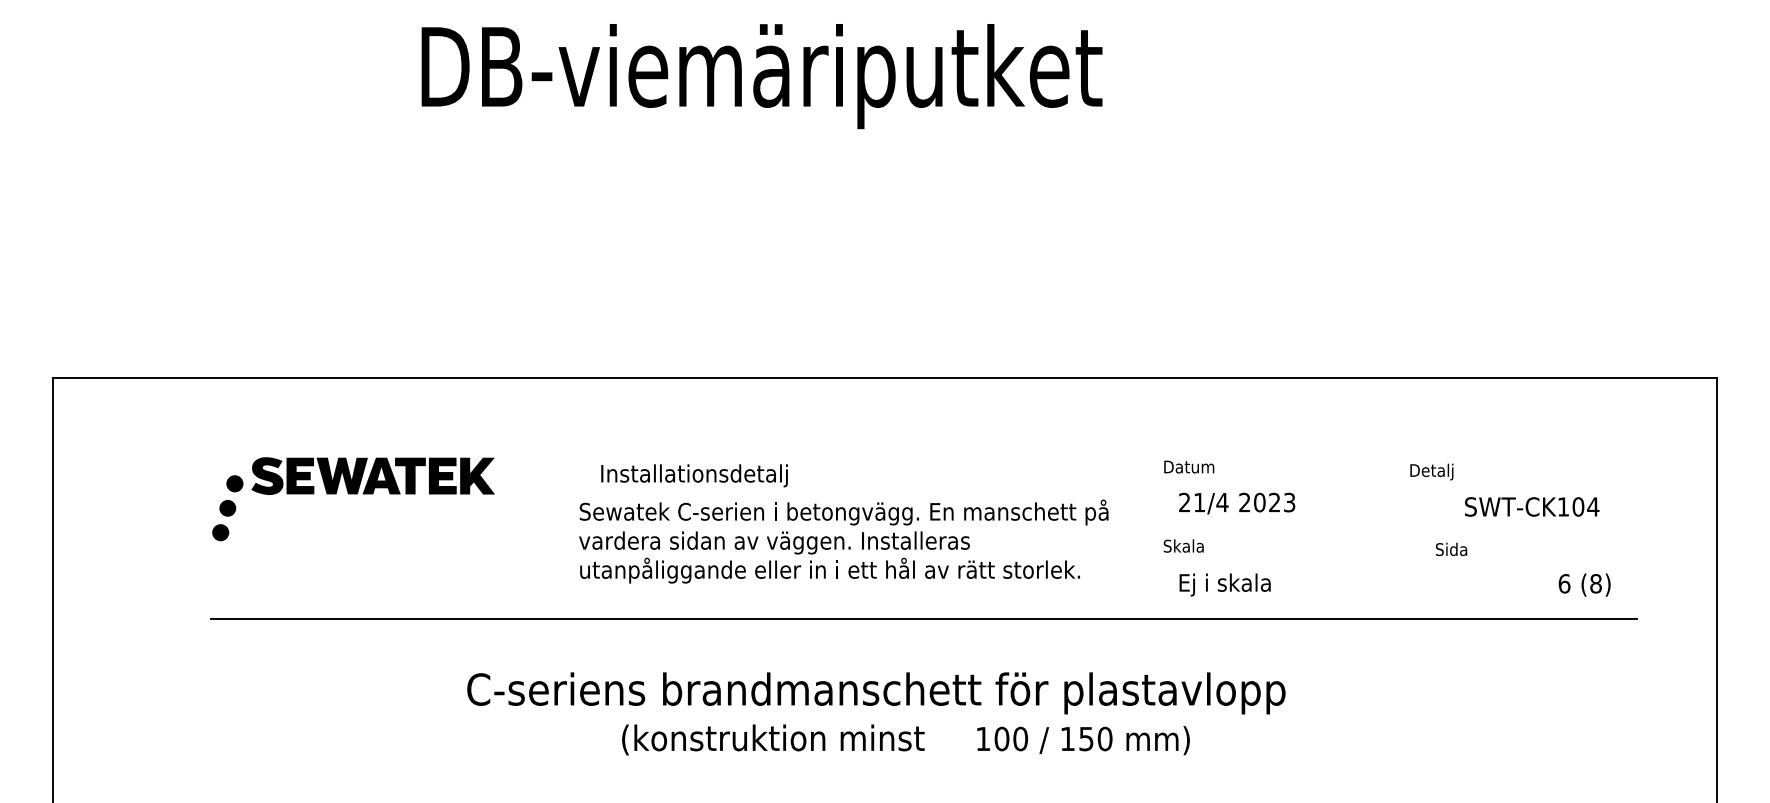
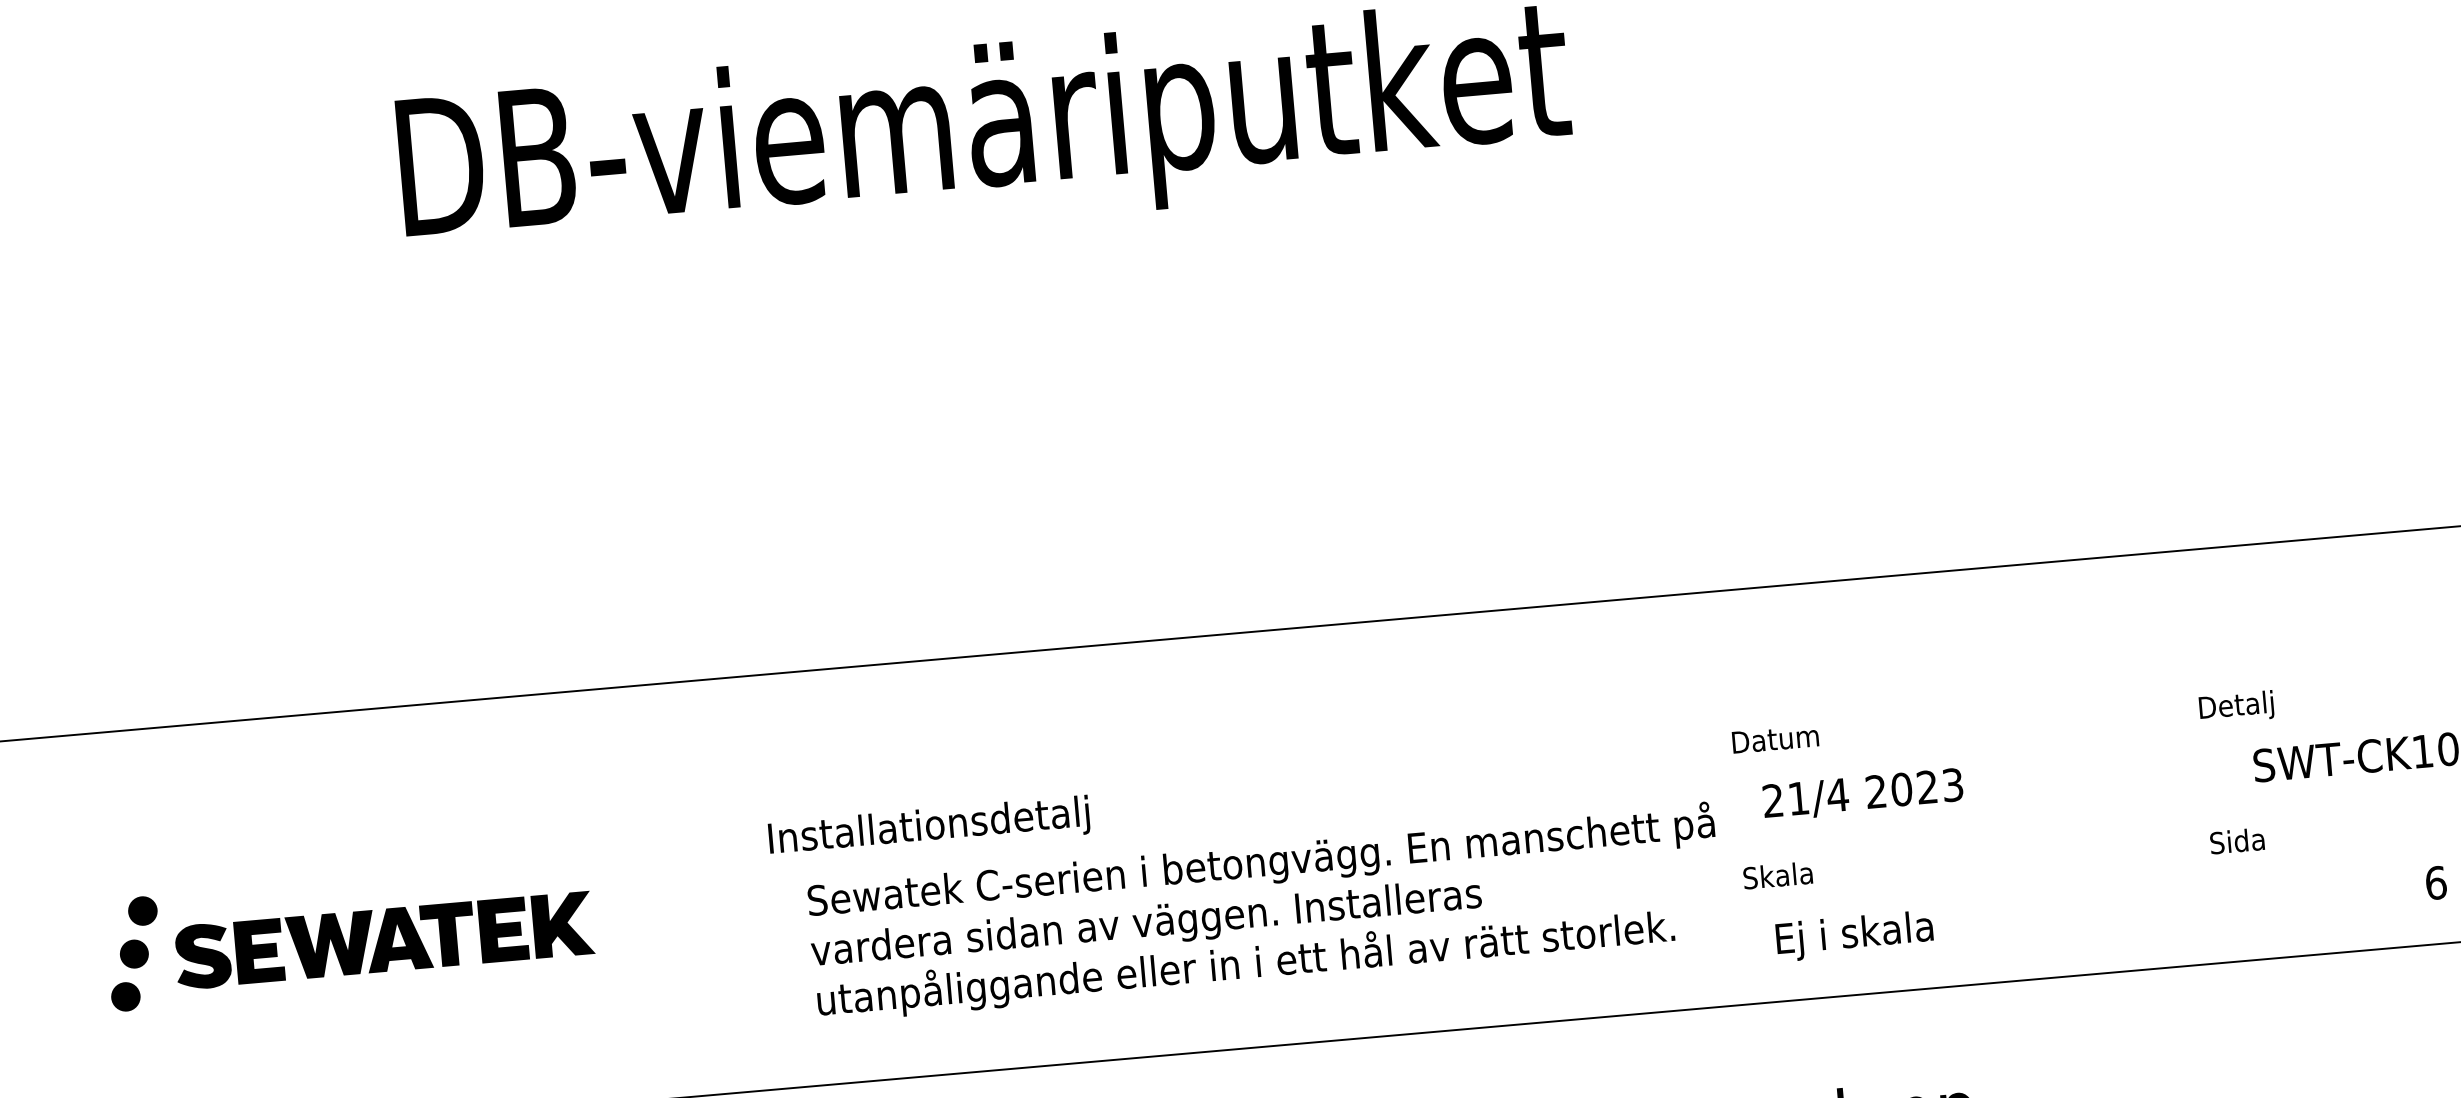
text: (1431, 471) -> (2235, 706), moved
part: (372, 475) -> (382, 939), moved
text: (843, 541) -> (1264, 912), moved

